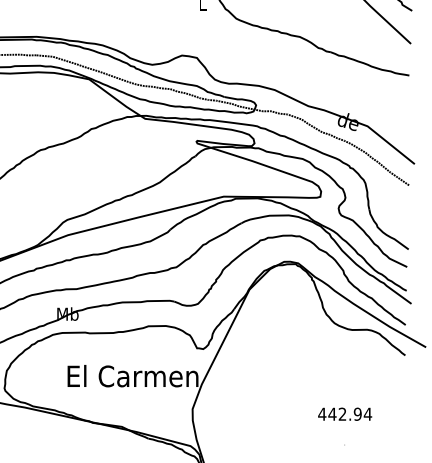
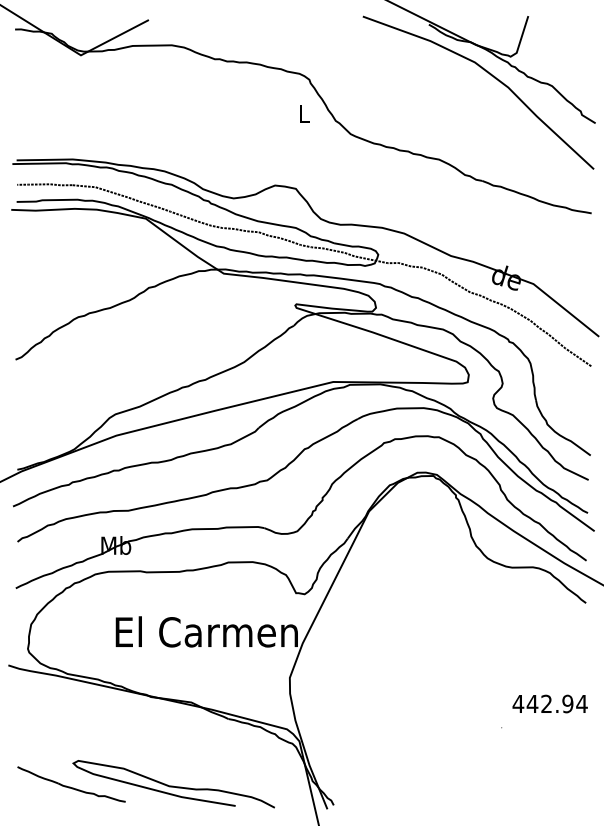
text: (344, 413) -> (549, 703), moved

